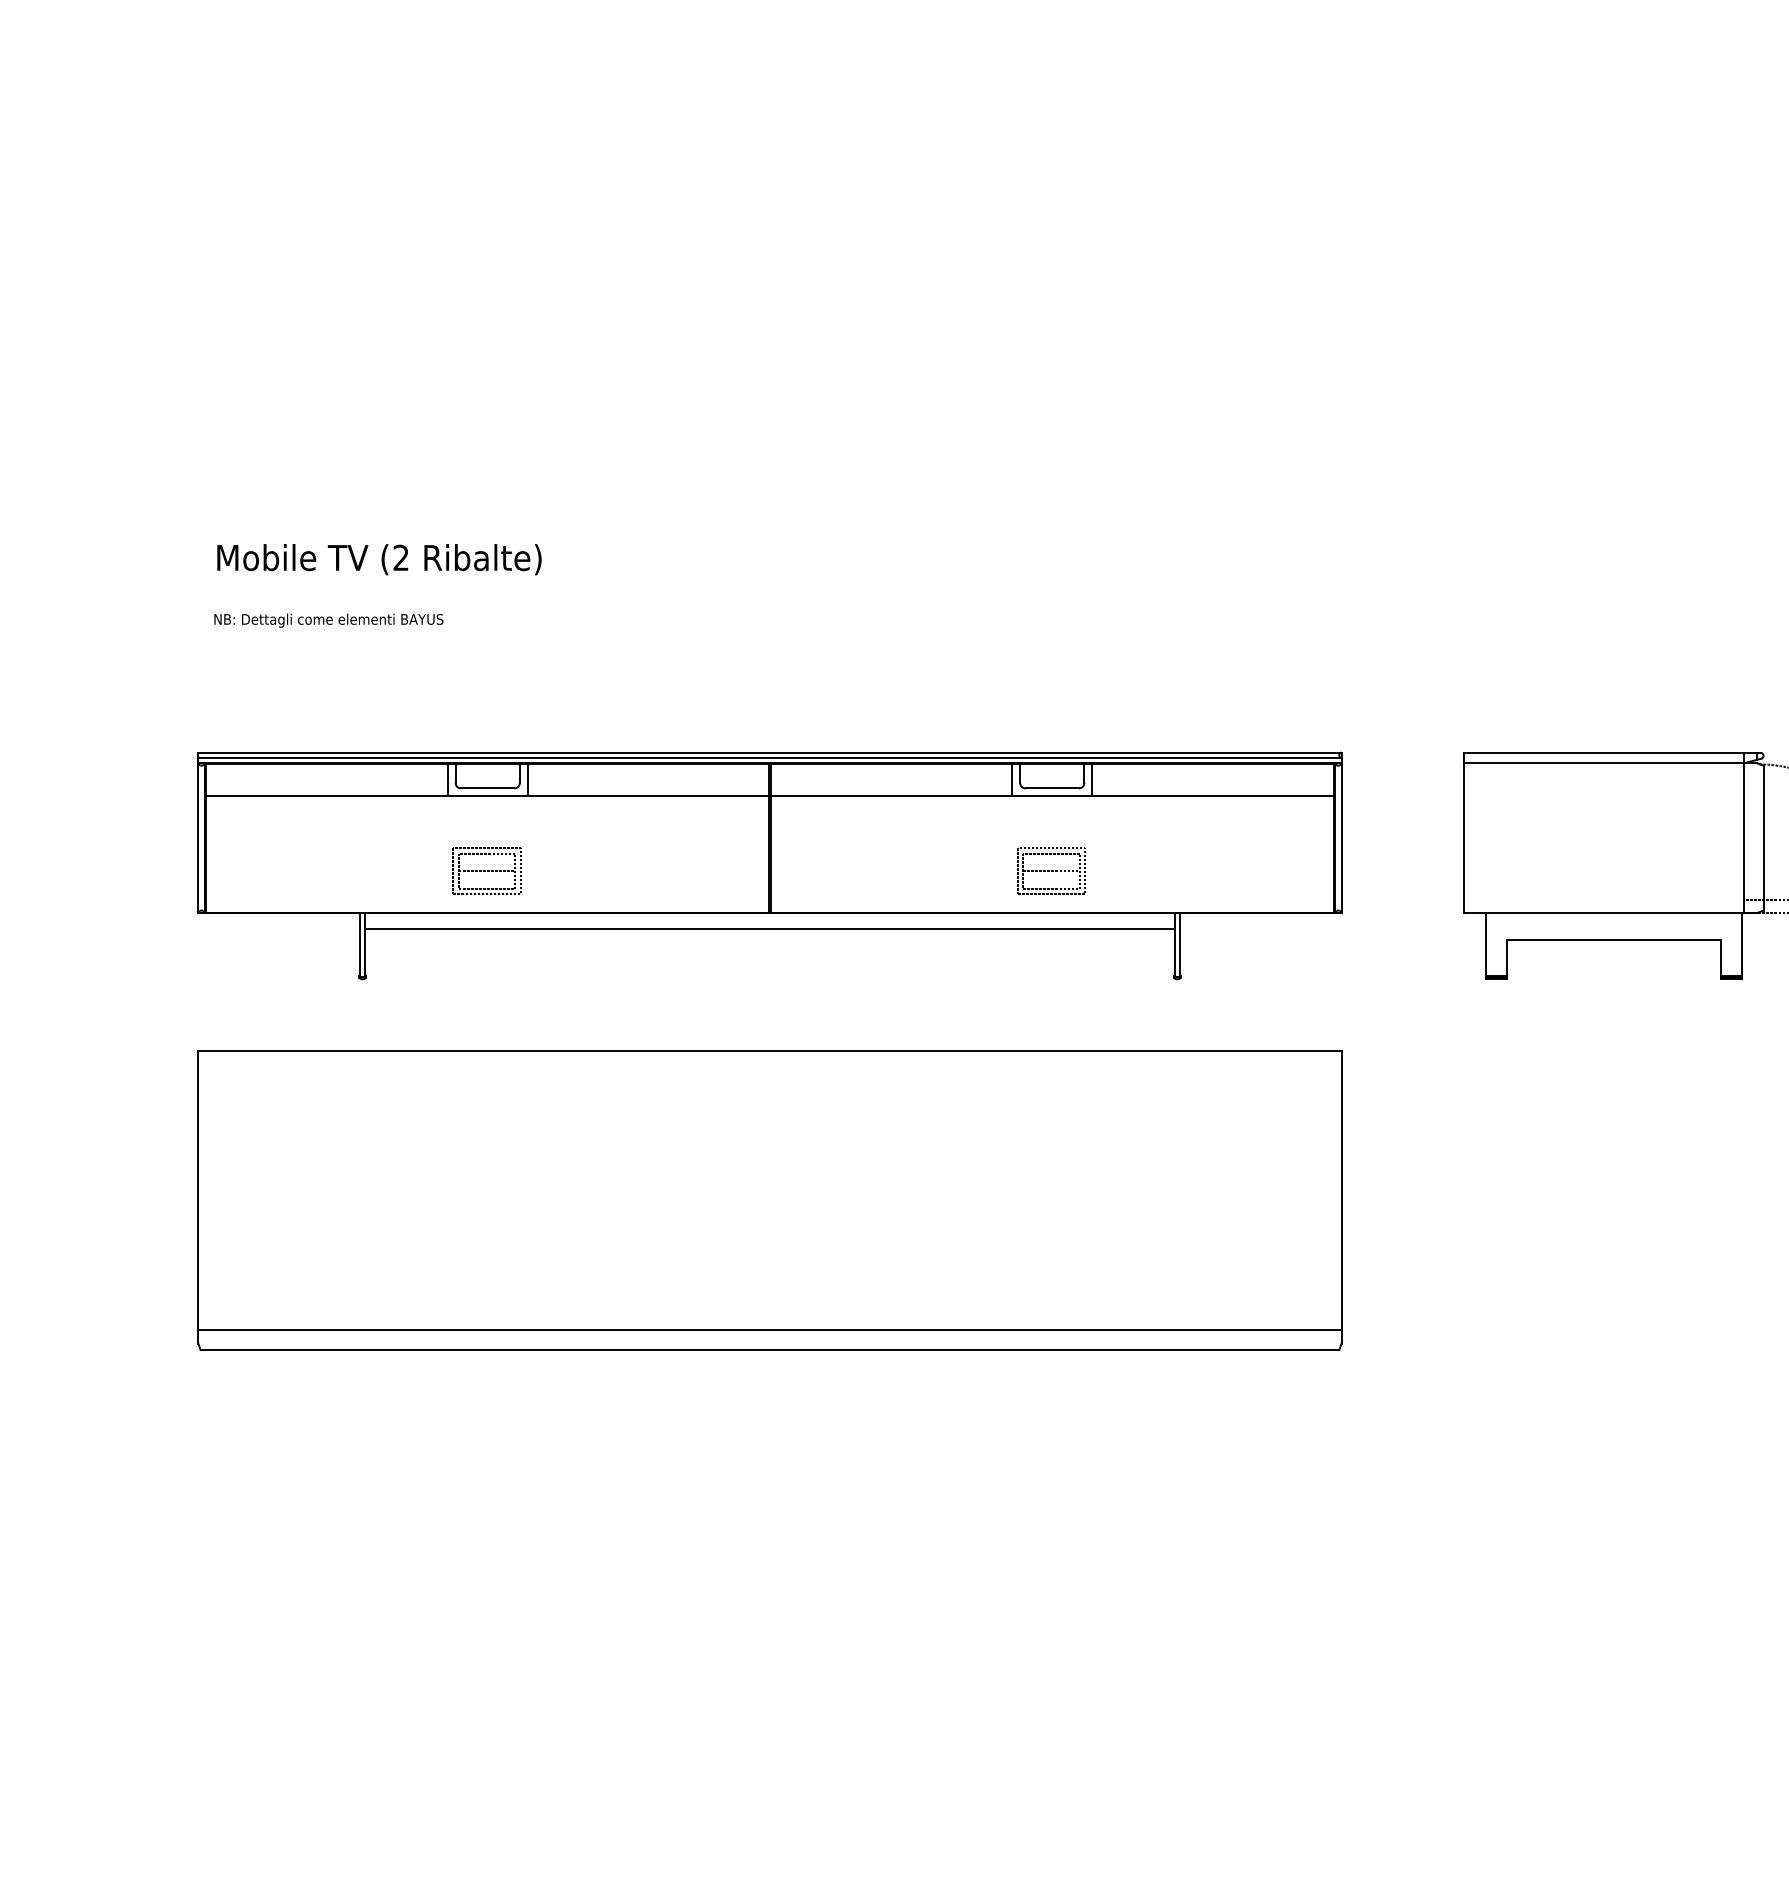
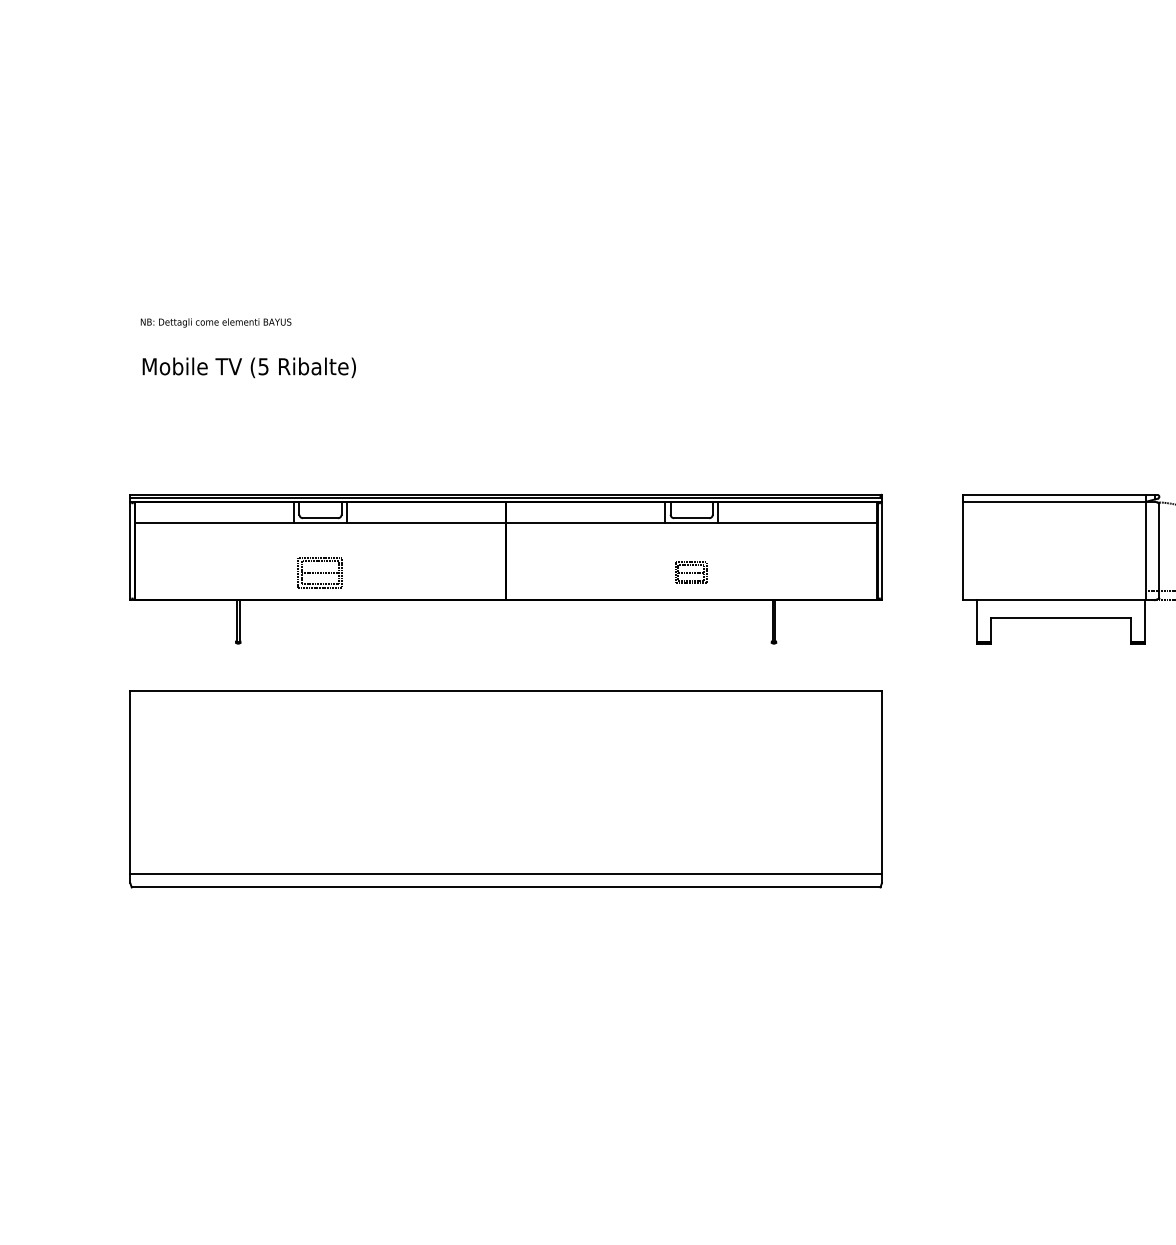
text: (400, 557) -> (263, 366), (2 -> (5
text: (327, 619) -> (215, 322), moved
part: (1051, 870) -> (691, 572), size x0.7
line: (769, 928) -> (505, 610), removed

